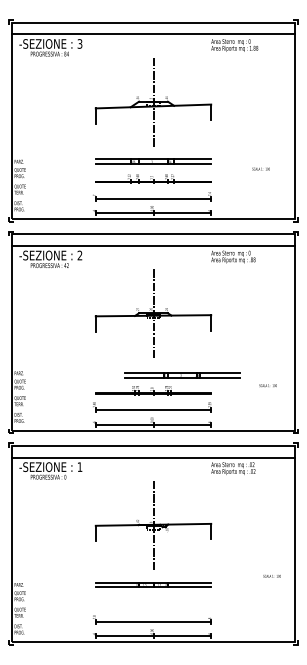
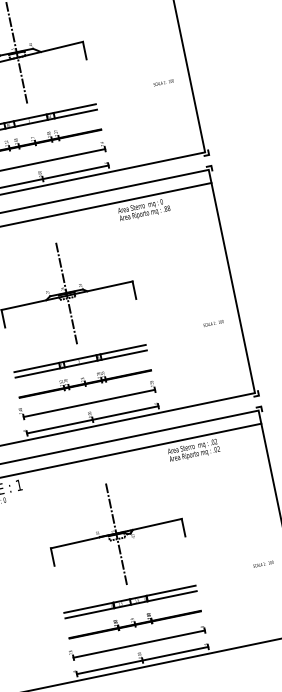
text: (260, 168) -> (162, 82), moved
part: (182, 375) -> (80, 361), moved
text: (267, 385) -> (212, 323), moved
part: (153, 602) -> (134, 621), added

